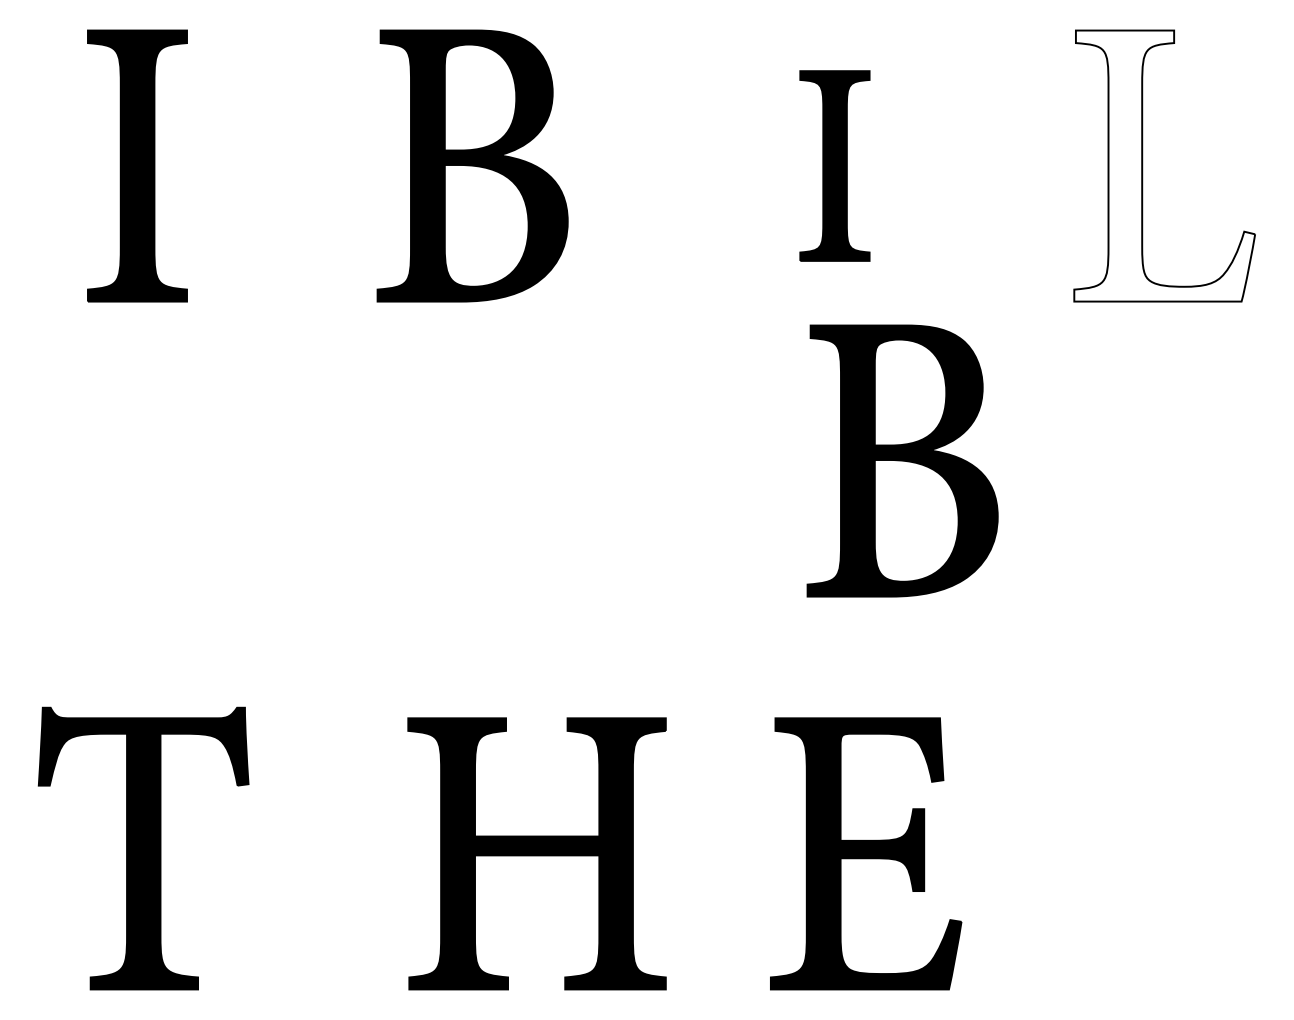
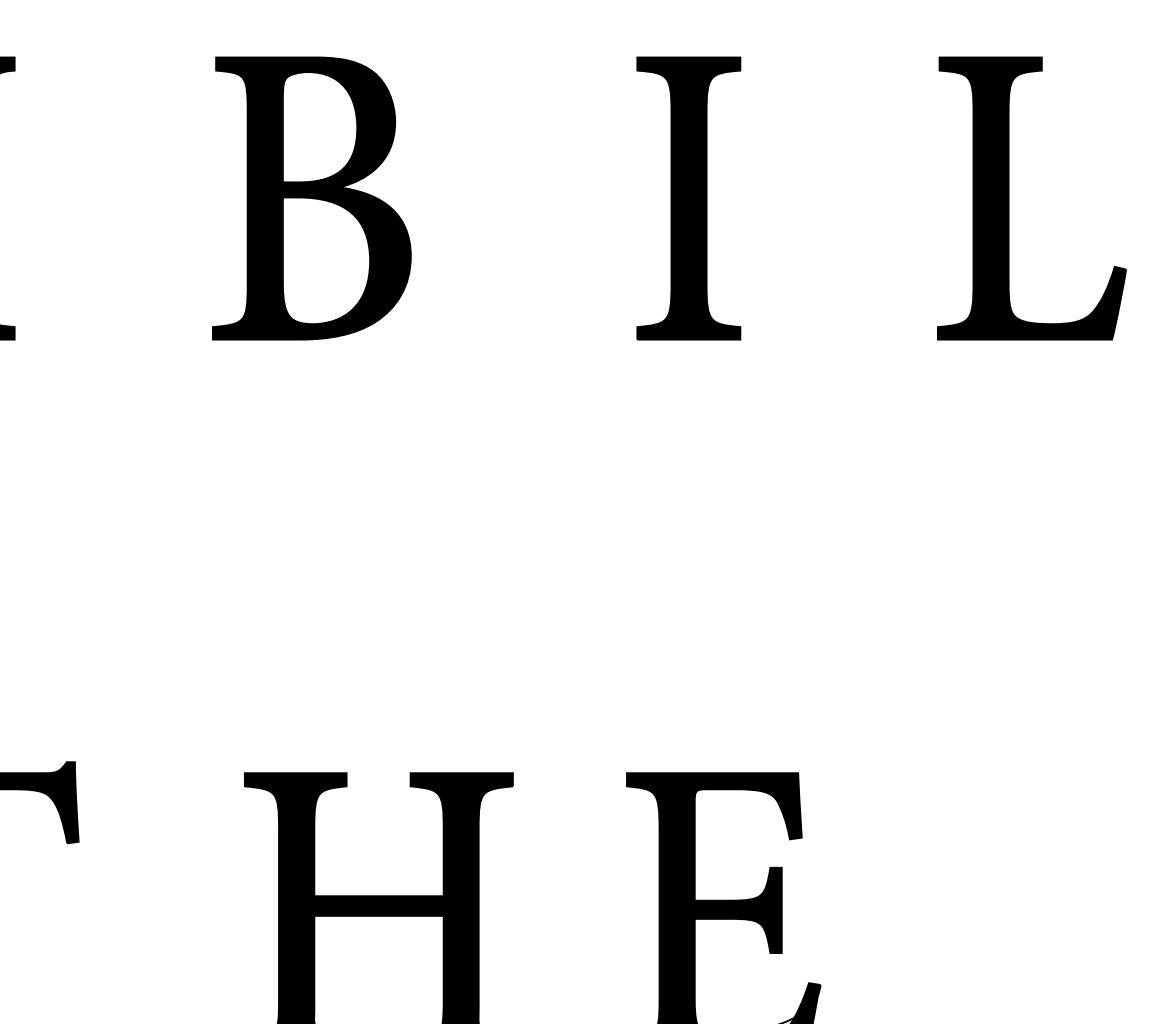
part: (834, 165) -> (688, 197), size x1.43
fill: (1164, 165) -> (1031, 197), added
part: (902, 460) -> (759, 504), removed

